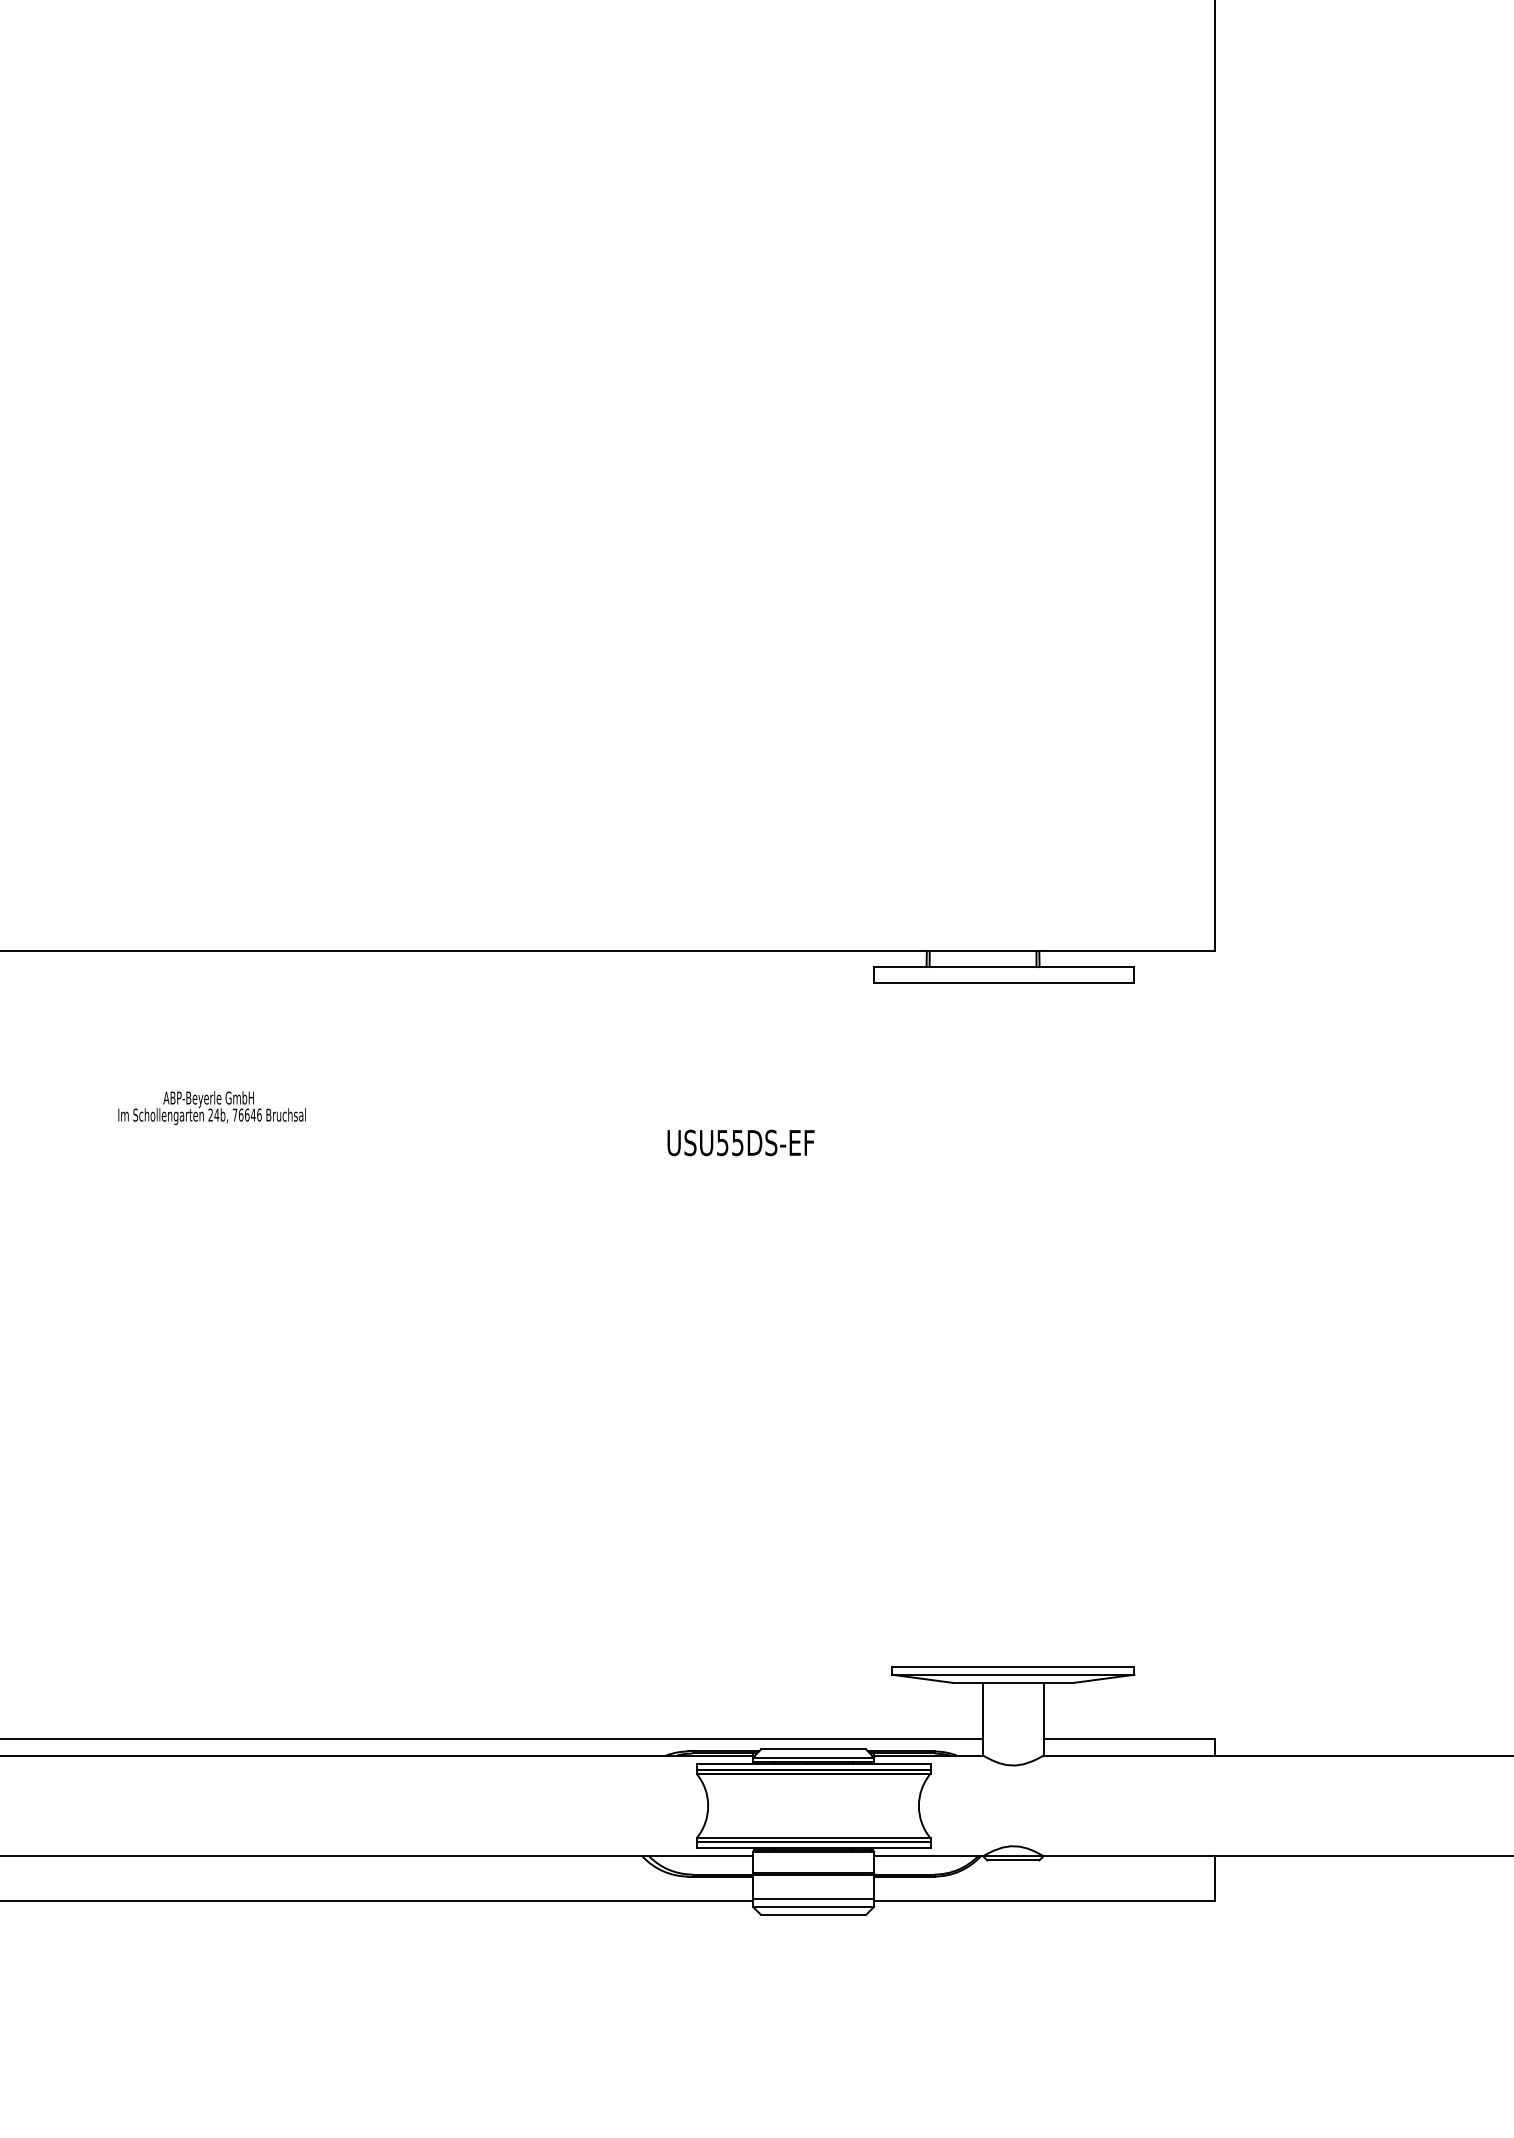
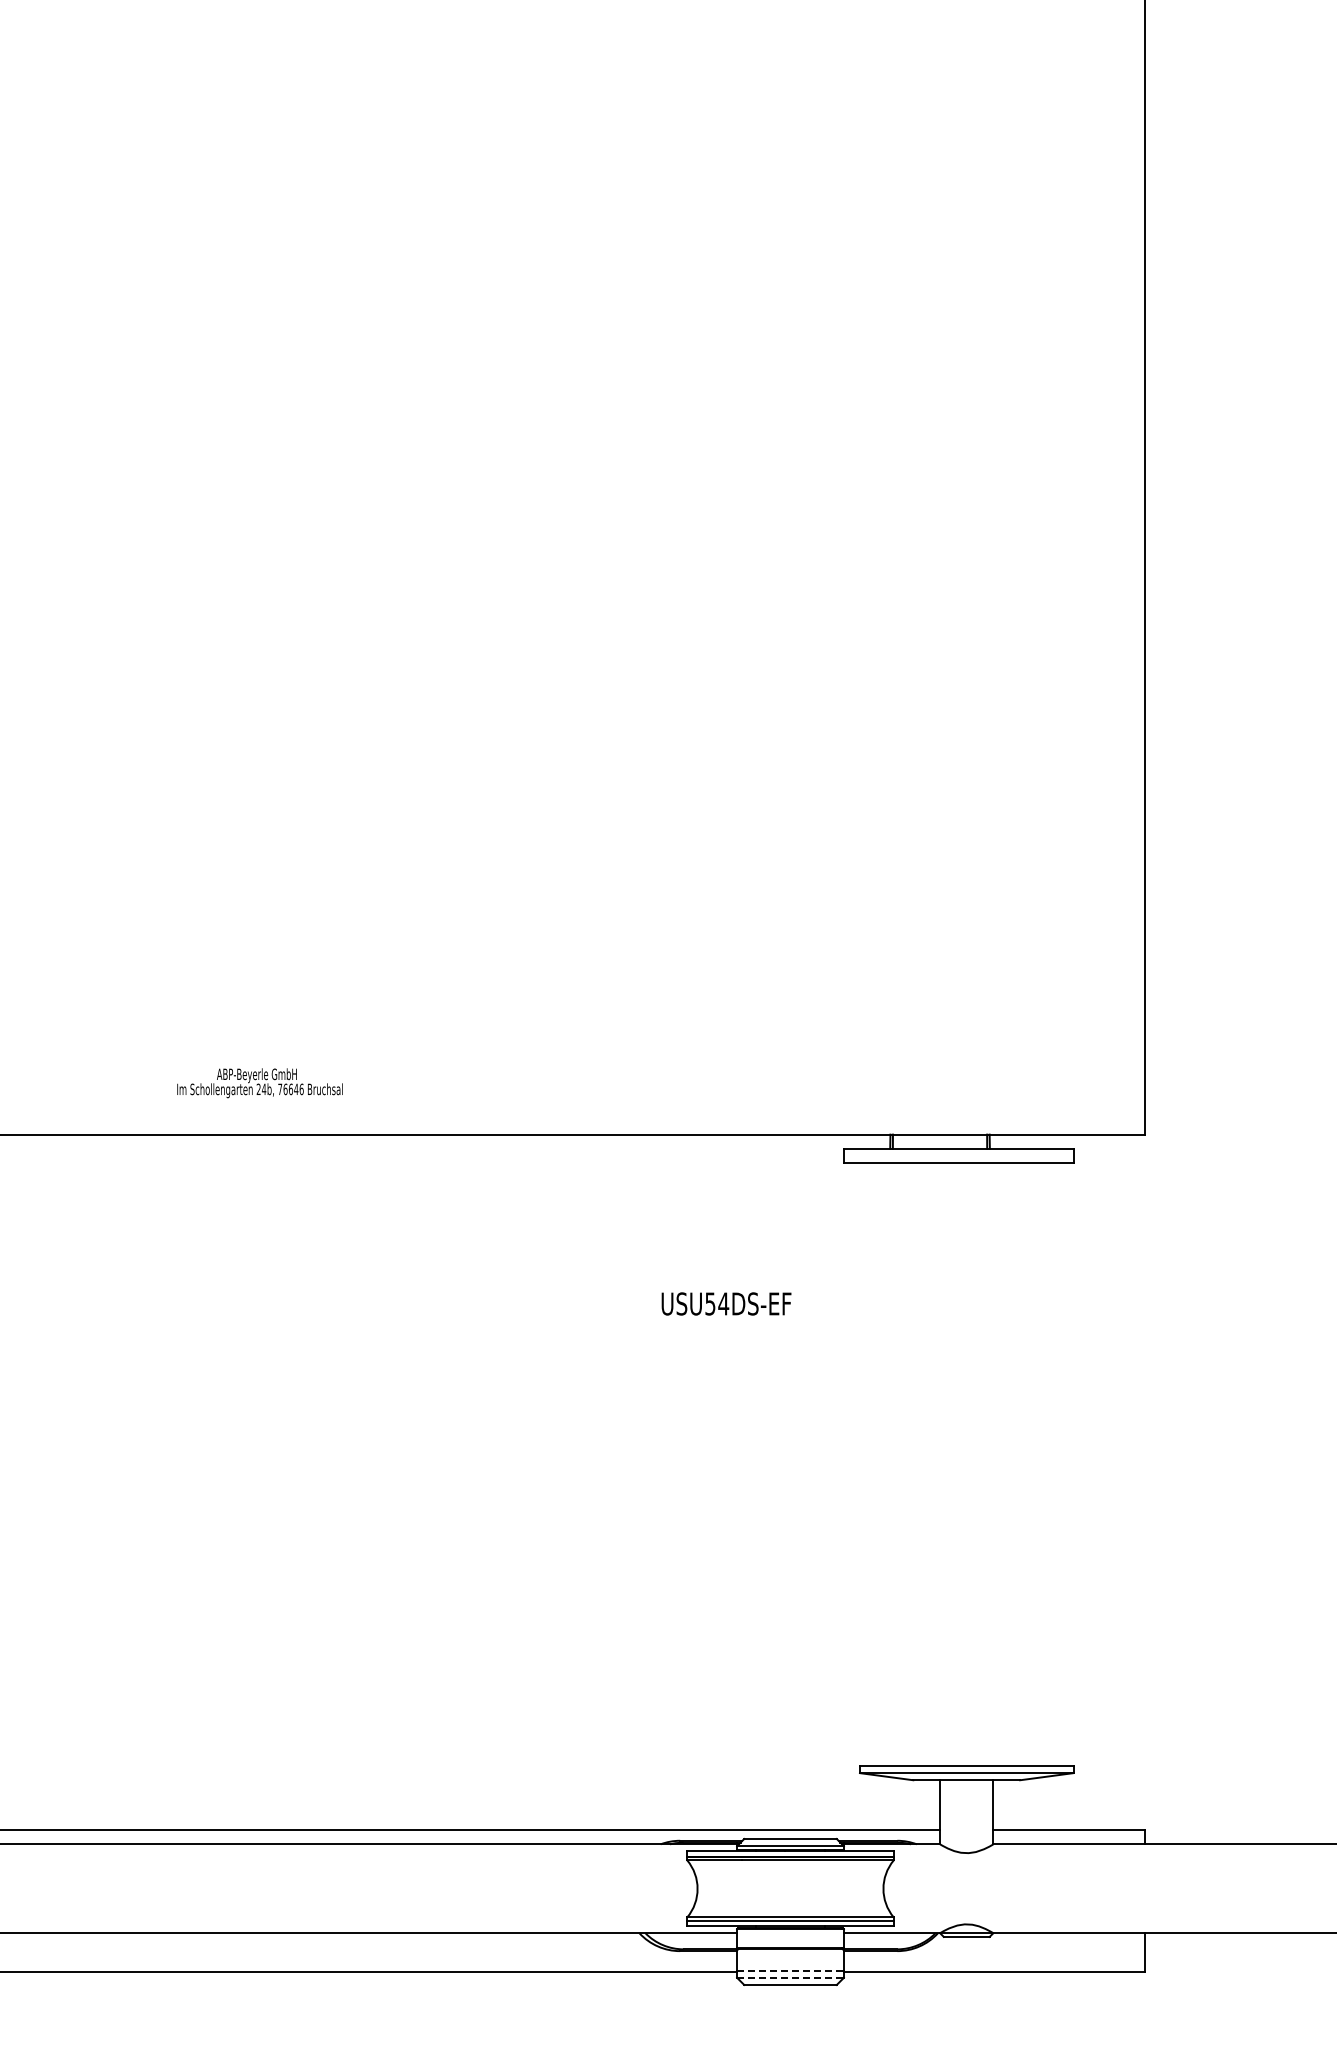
text: (211, 1108) -> (259, 1083), moved
text: (737, 1142) -> (723, 1303), USU55DS-EF -> USU54DS-EF
line: (814, 1898) -> (791, 1970), solid -> dashed
line: (814, 1906) -> (791, 1977), solid -> dashed

